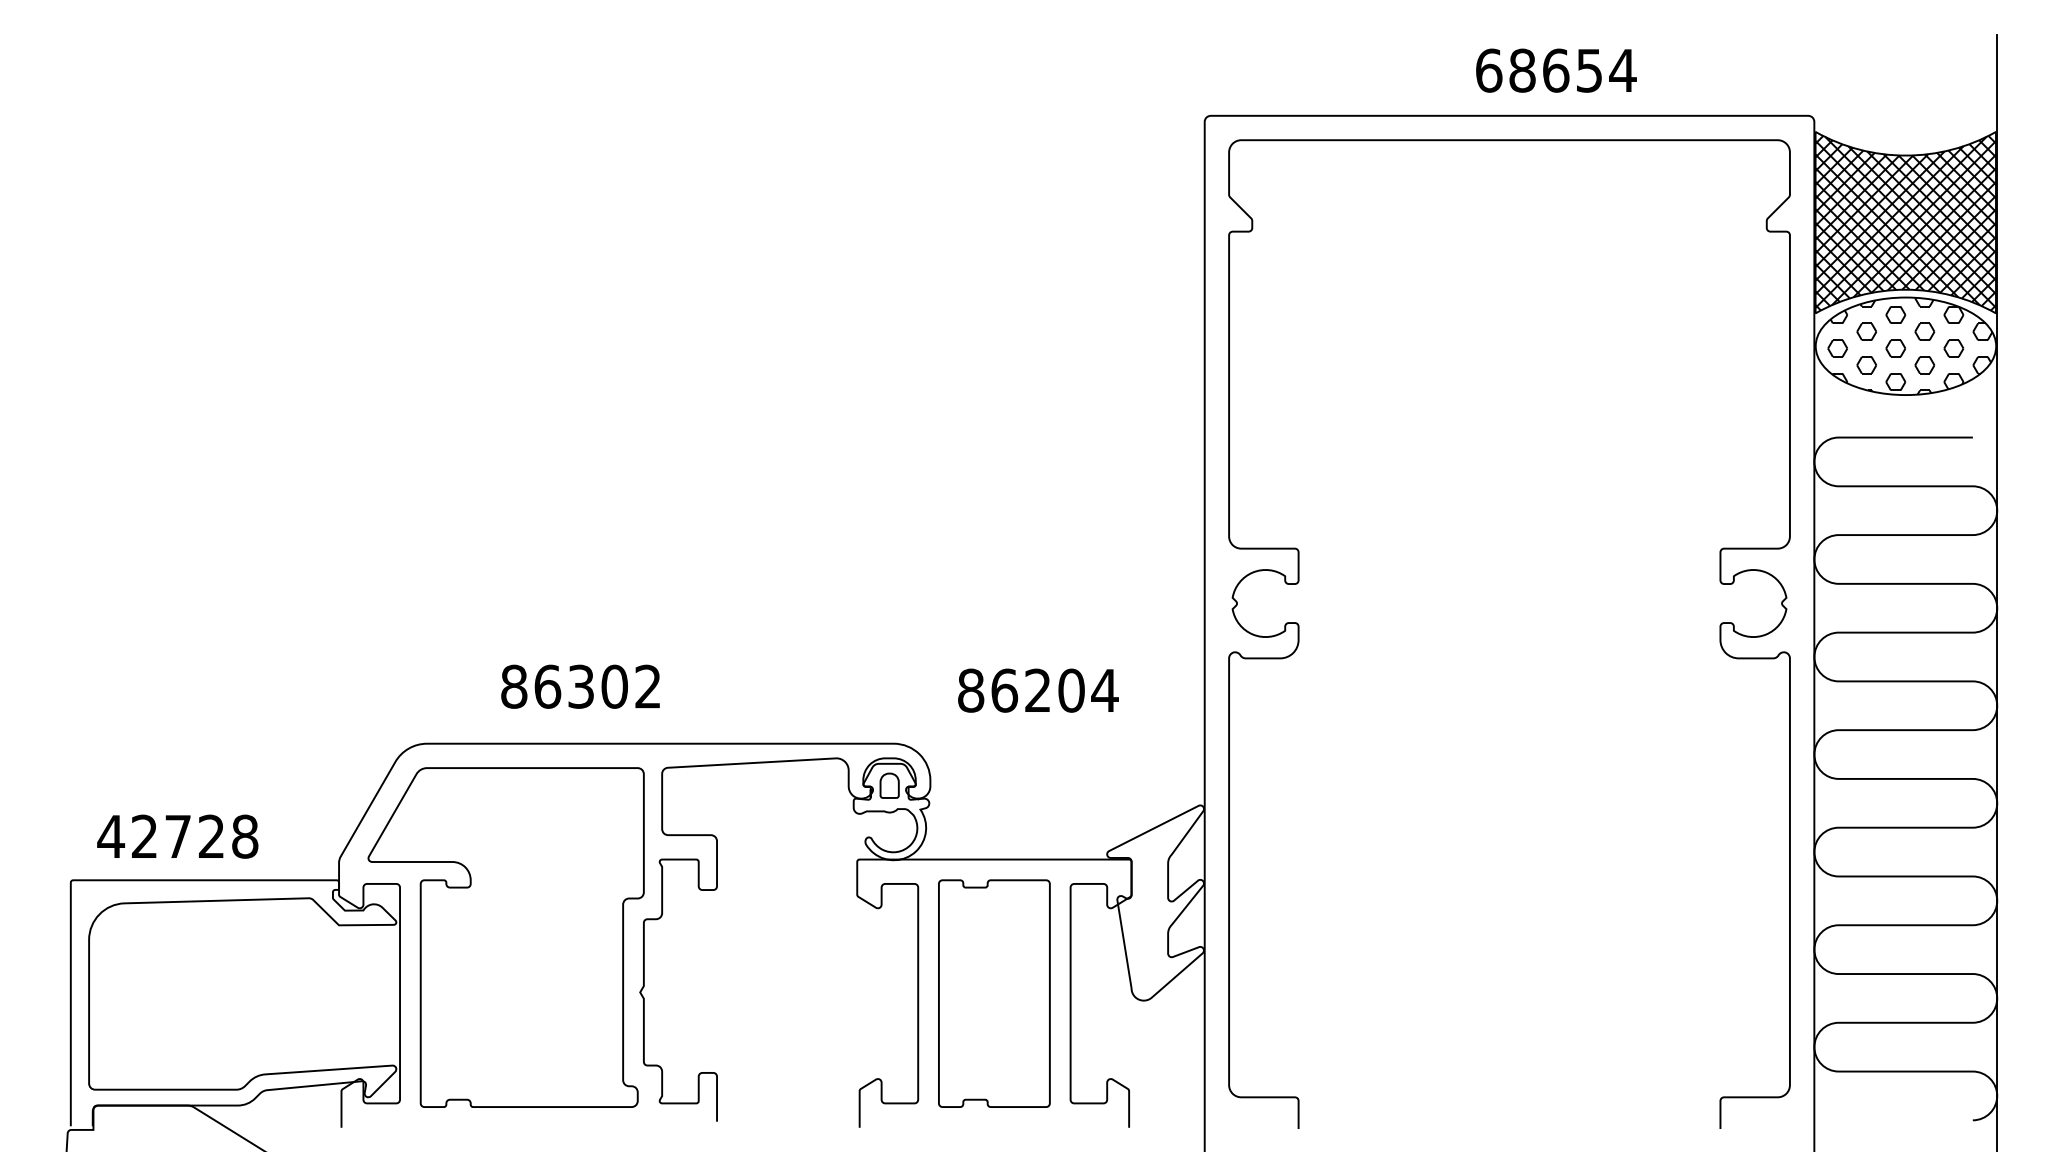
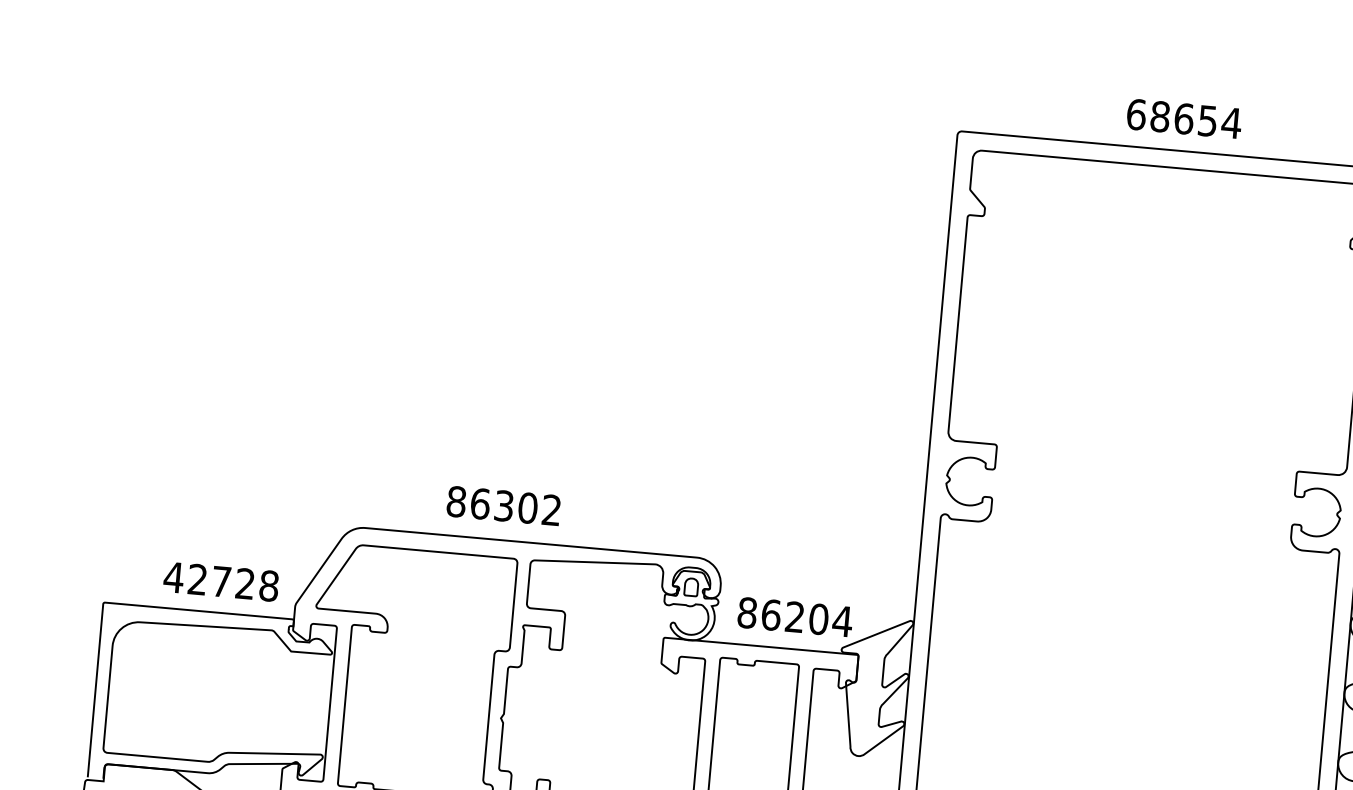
text: (1556, 70) -> (1184, 118), moved
text: (580, 686) -> (503, 505), moved
text: (1038, 690) -> (795, 617), moved
text: (177, 836) -> (221, 581), moved

